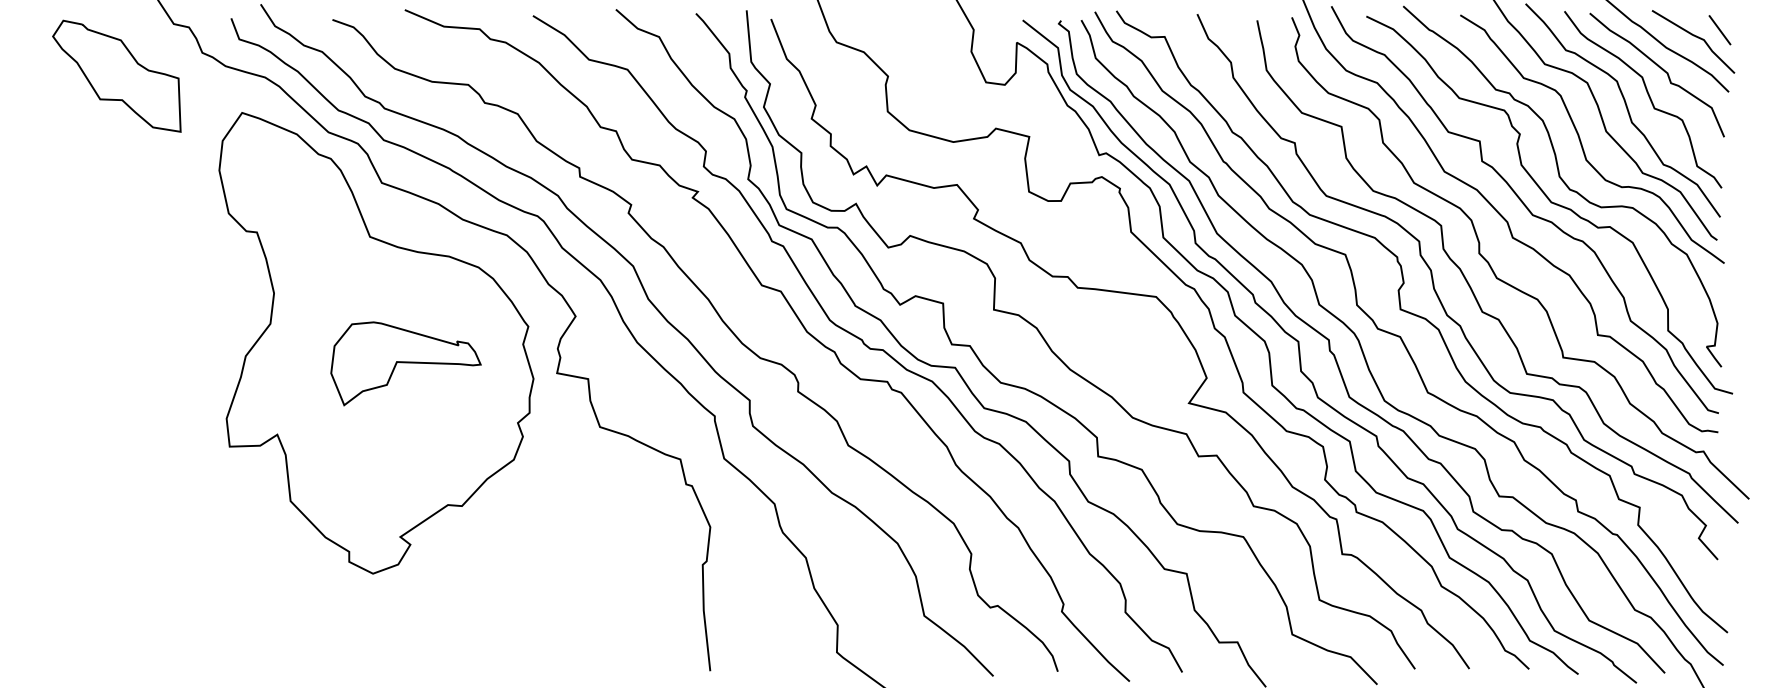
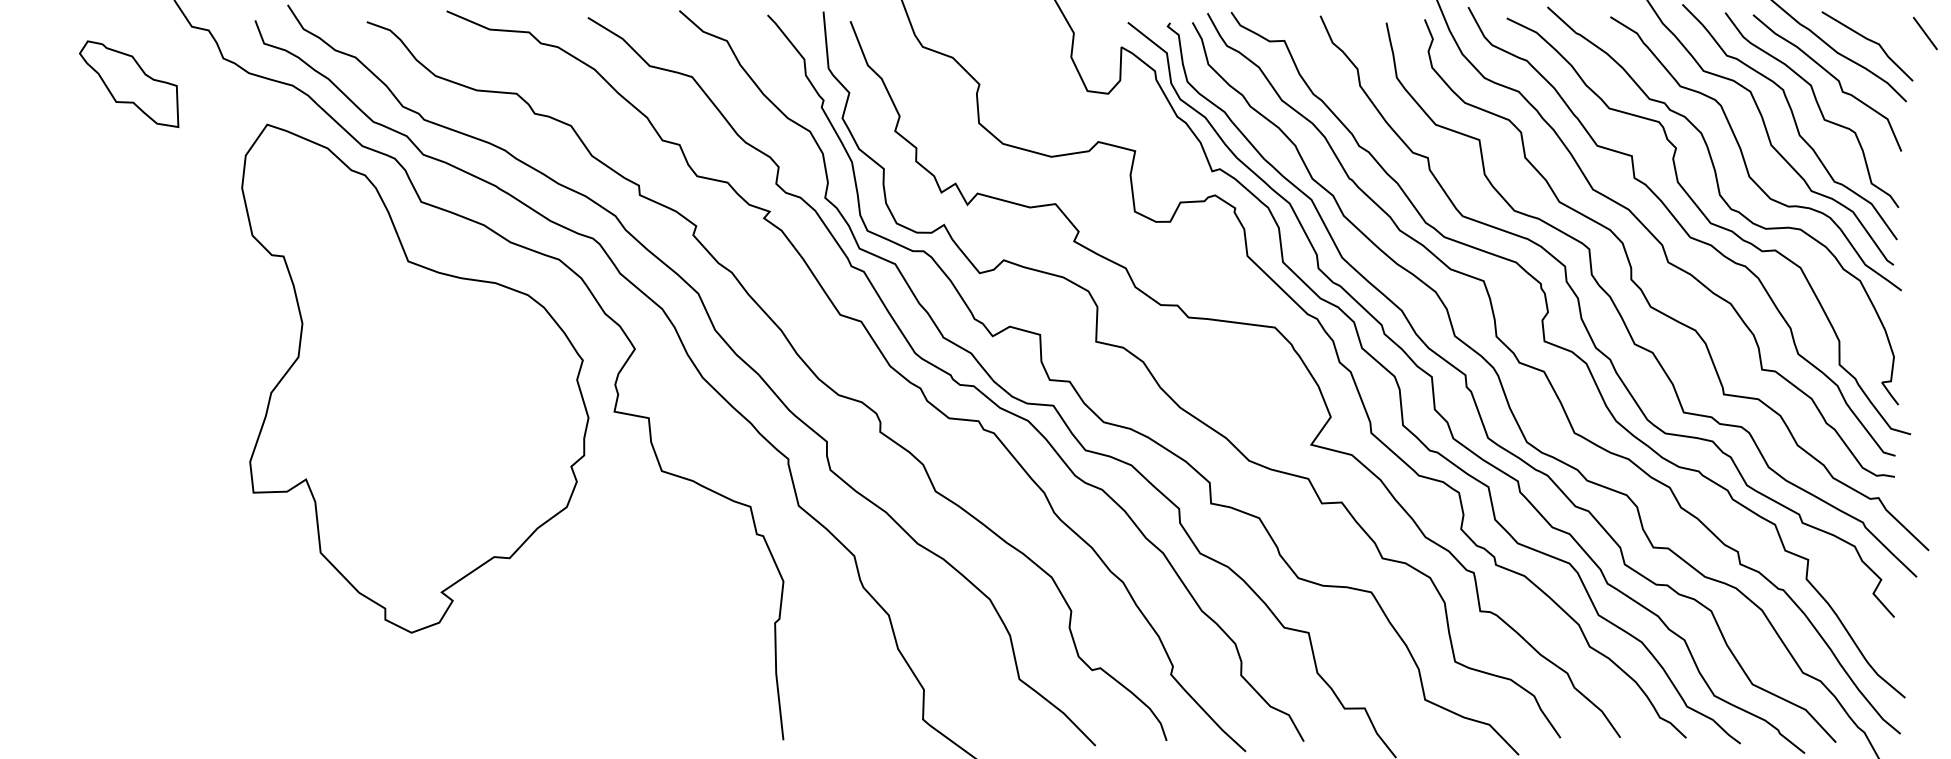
line: (1719, 30) -> (1924, 33), moved
part: (116, 75) -> (128, 83), size x0.7
part: (405, 363) -> (447, 401), removed

